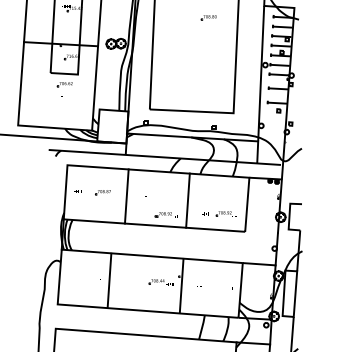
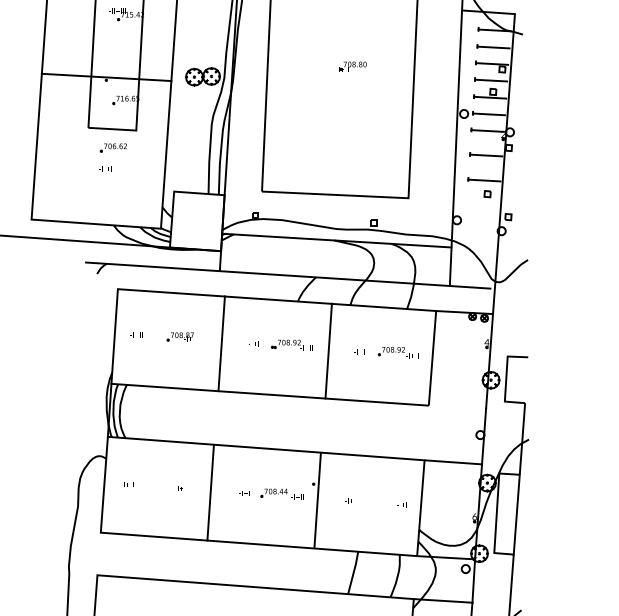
part: (208, 17) -> (352, 65), moved
part: (219, 213) -> (383, 350), moved
part: (165, 214) -> (289, 343), moved
line: (109, 280) -> (210, 492), moved

